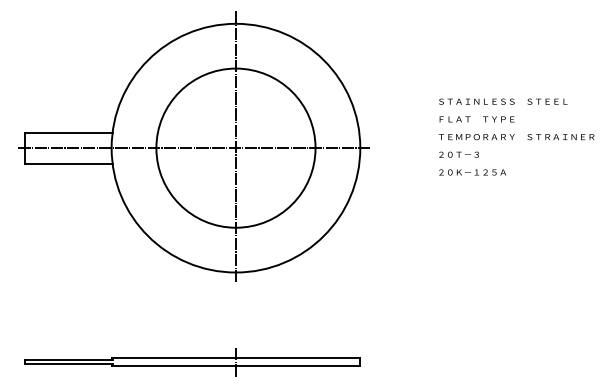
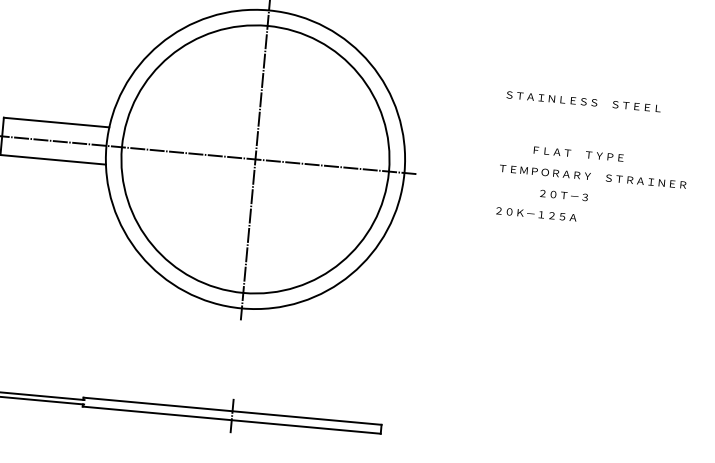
text: (503, 101) -> (584, 101), moved
text: (476, 119) -> (578, 154), moved
circle: (235, 147) -> (254, 158), size x1.4
text: (458, 154) -> (563, 195), moved

